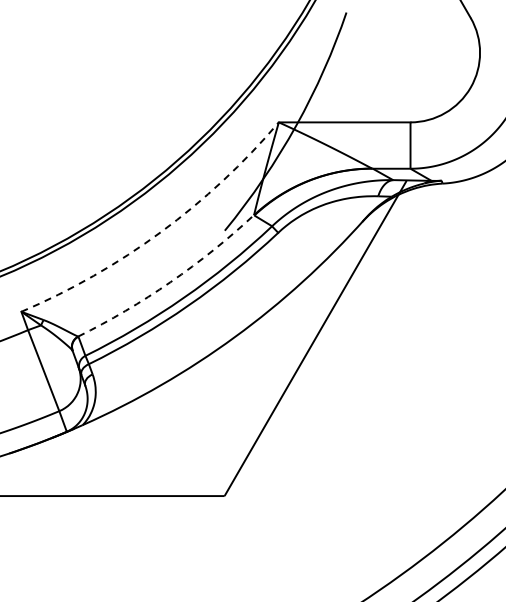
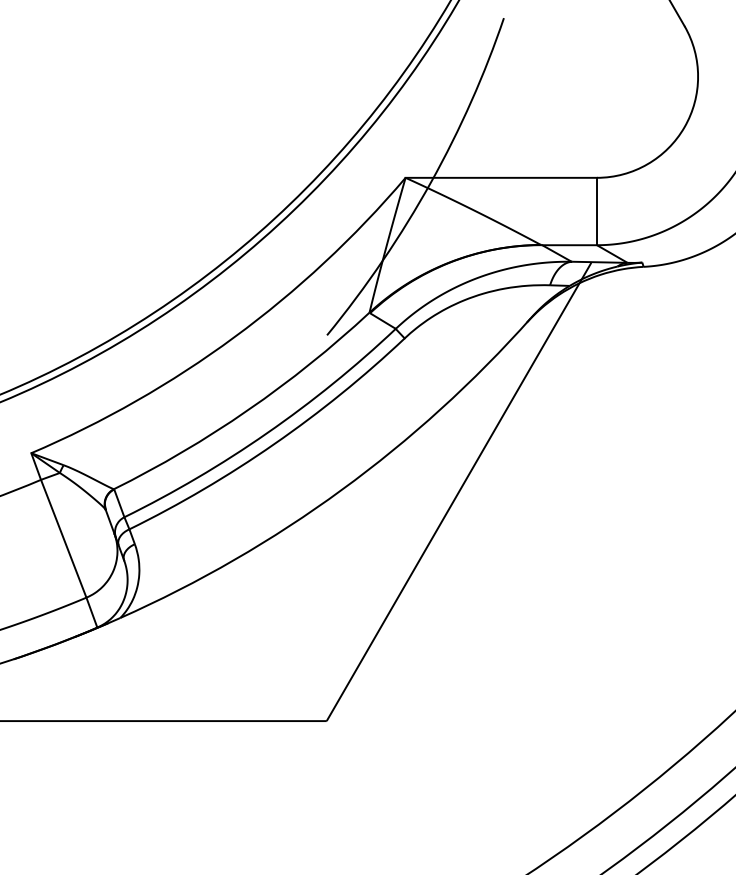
arc: (161, 232) -> (234, 337), dashed -> solid
arc: (170, 282) -> (248, 410), dashed -> solid

